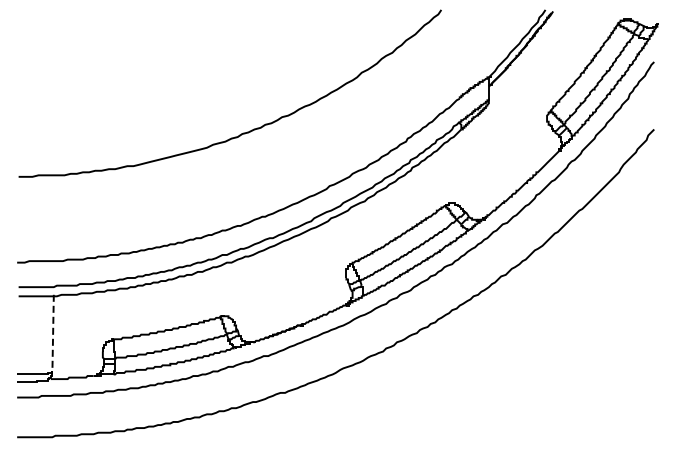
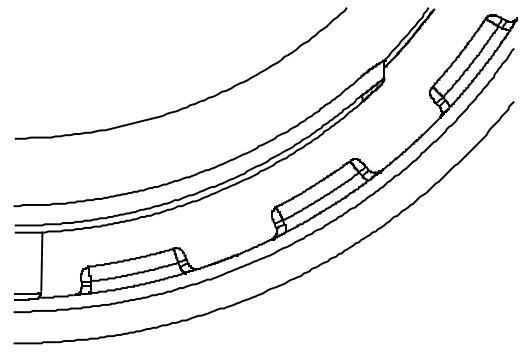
line: (53, 333) -> (42, 261), dashed -> solid

